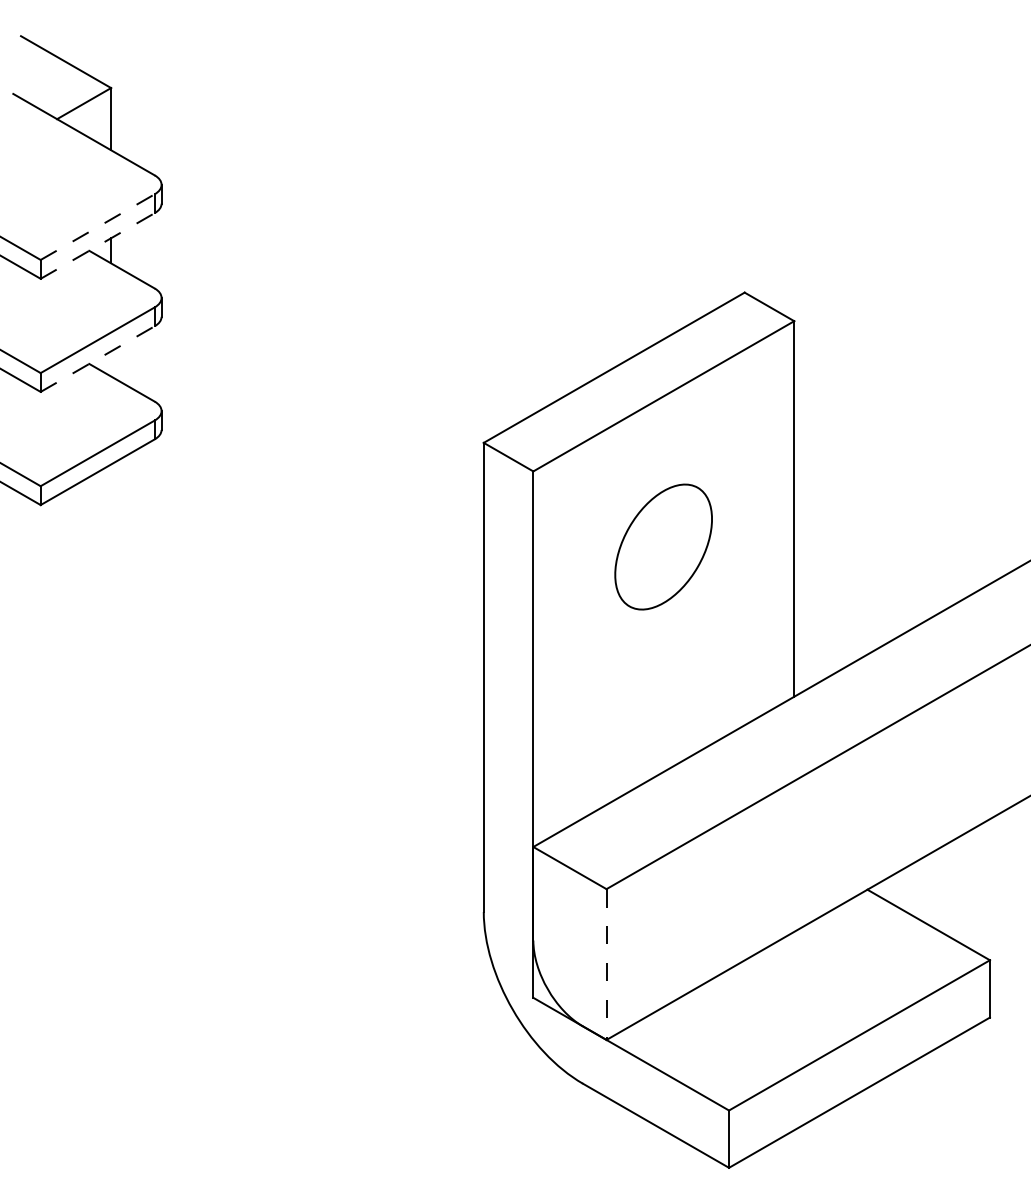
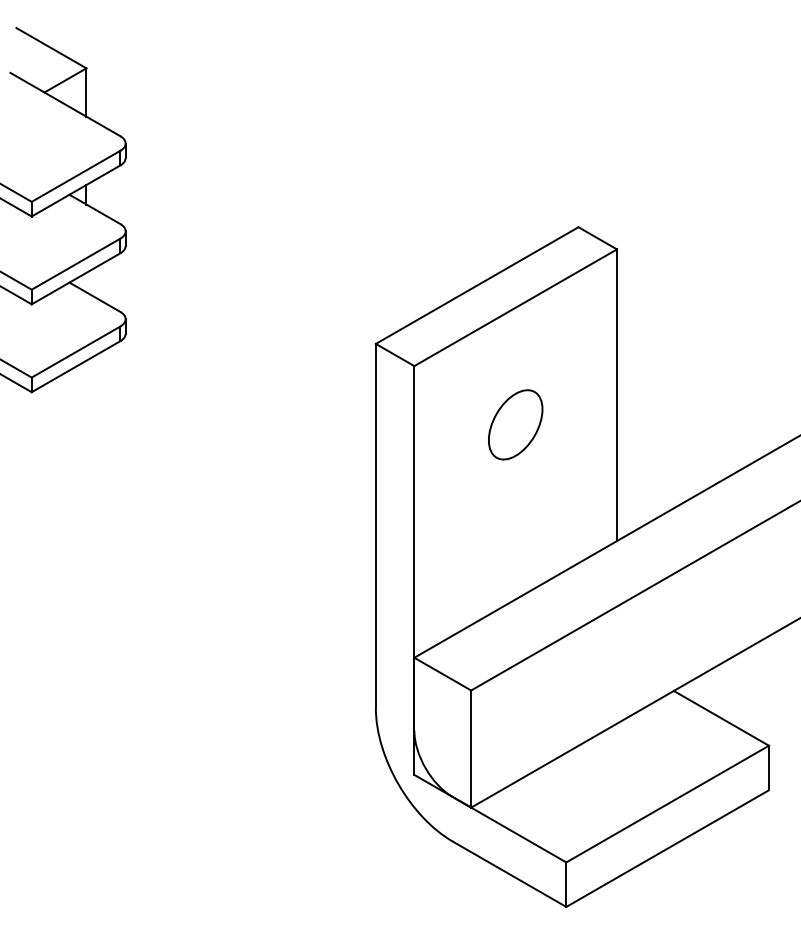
line: (98, 227) -> (76, 176), dashed -> solid
line: (98, 245) -> (76, 190), dashed -> solid
line: (98, 358) -> (76, 278), dashed -> solid
part: (663, 546) -> (515, 424), size x0.71
line: (606, 965) -> (471, 749), dashed -> solid

